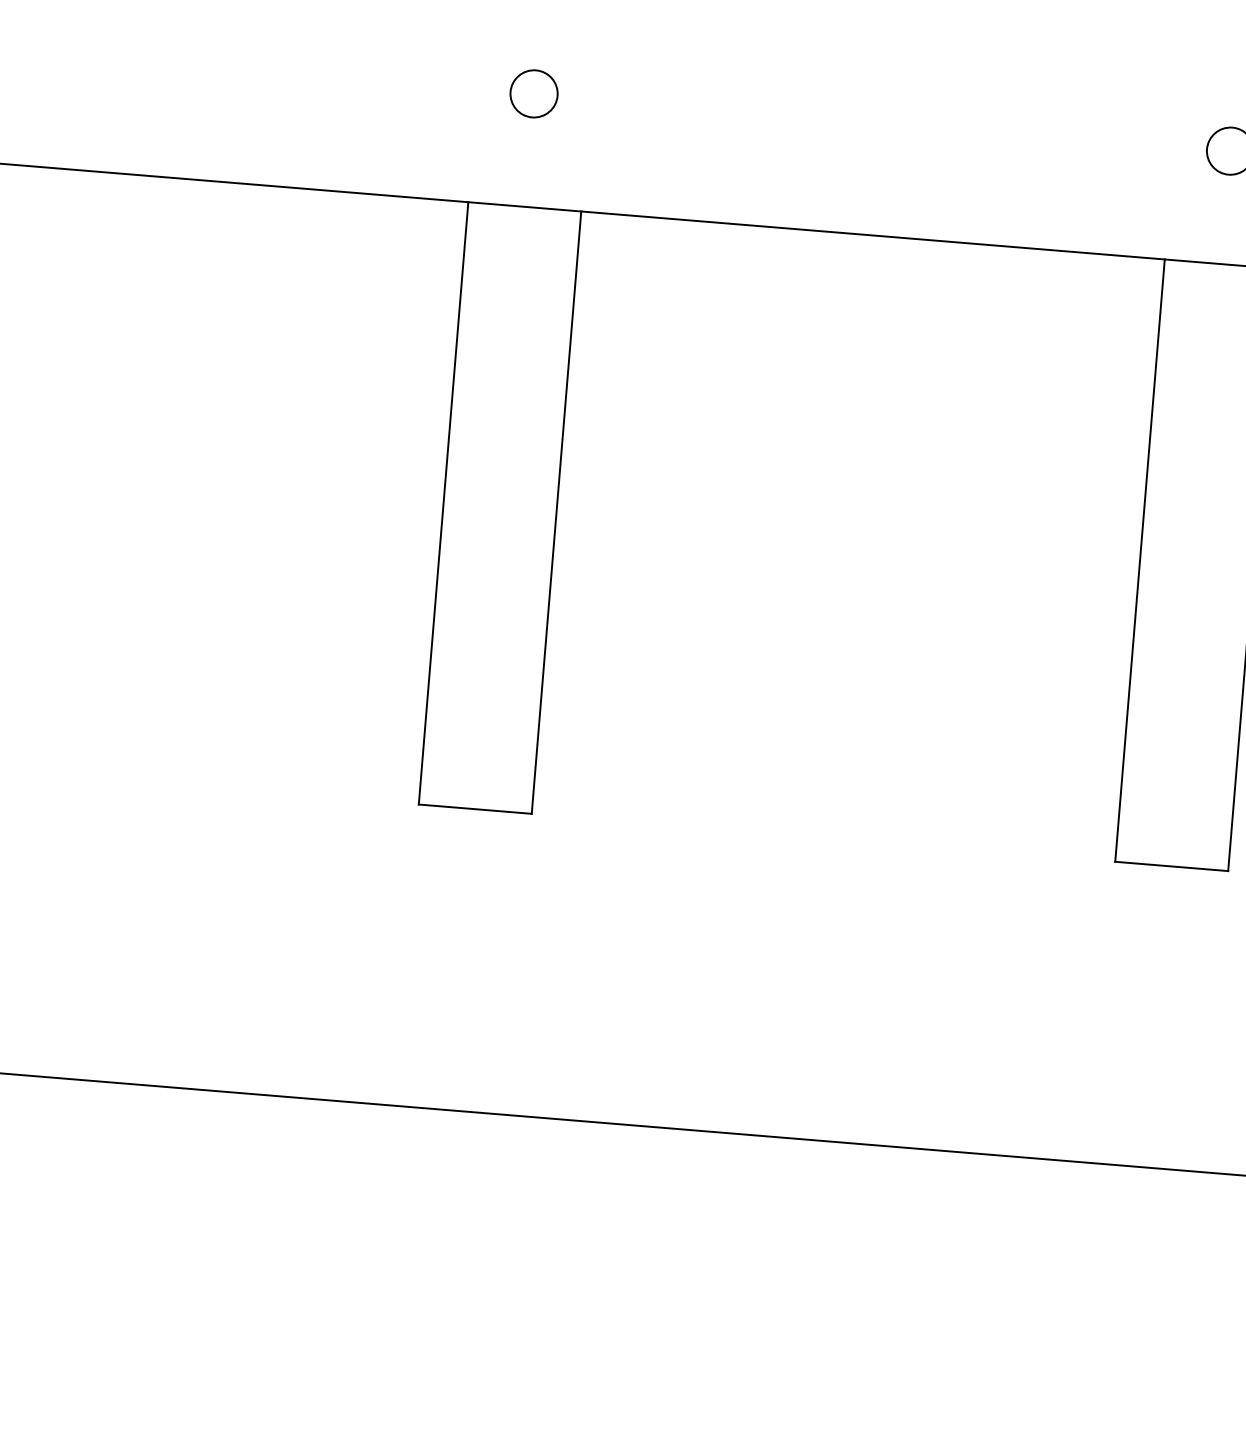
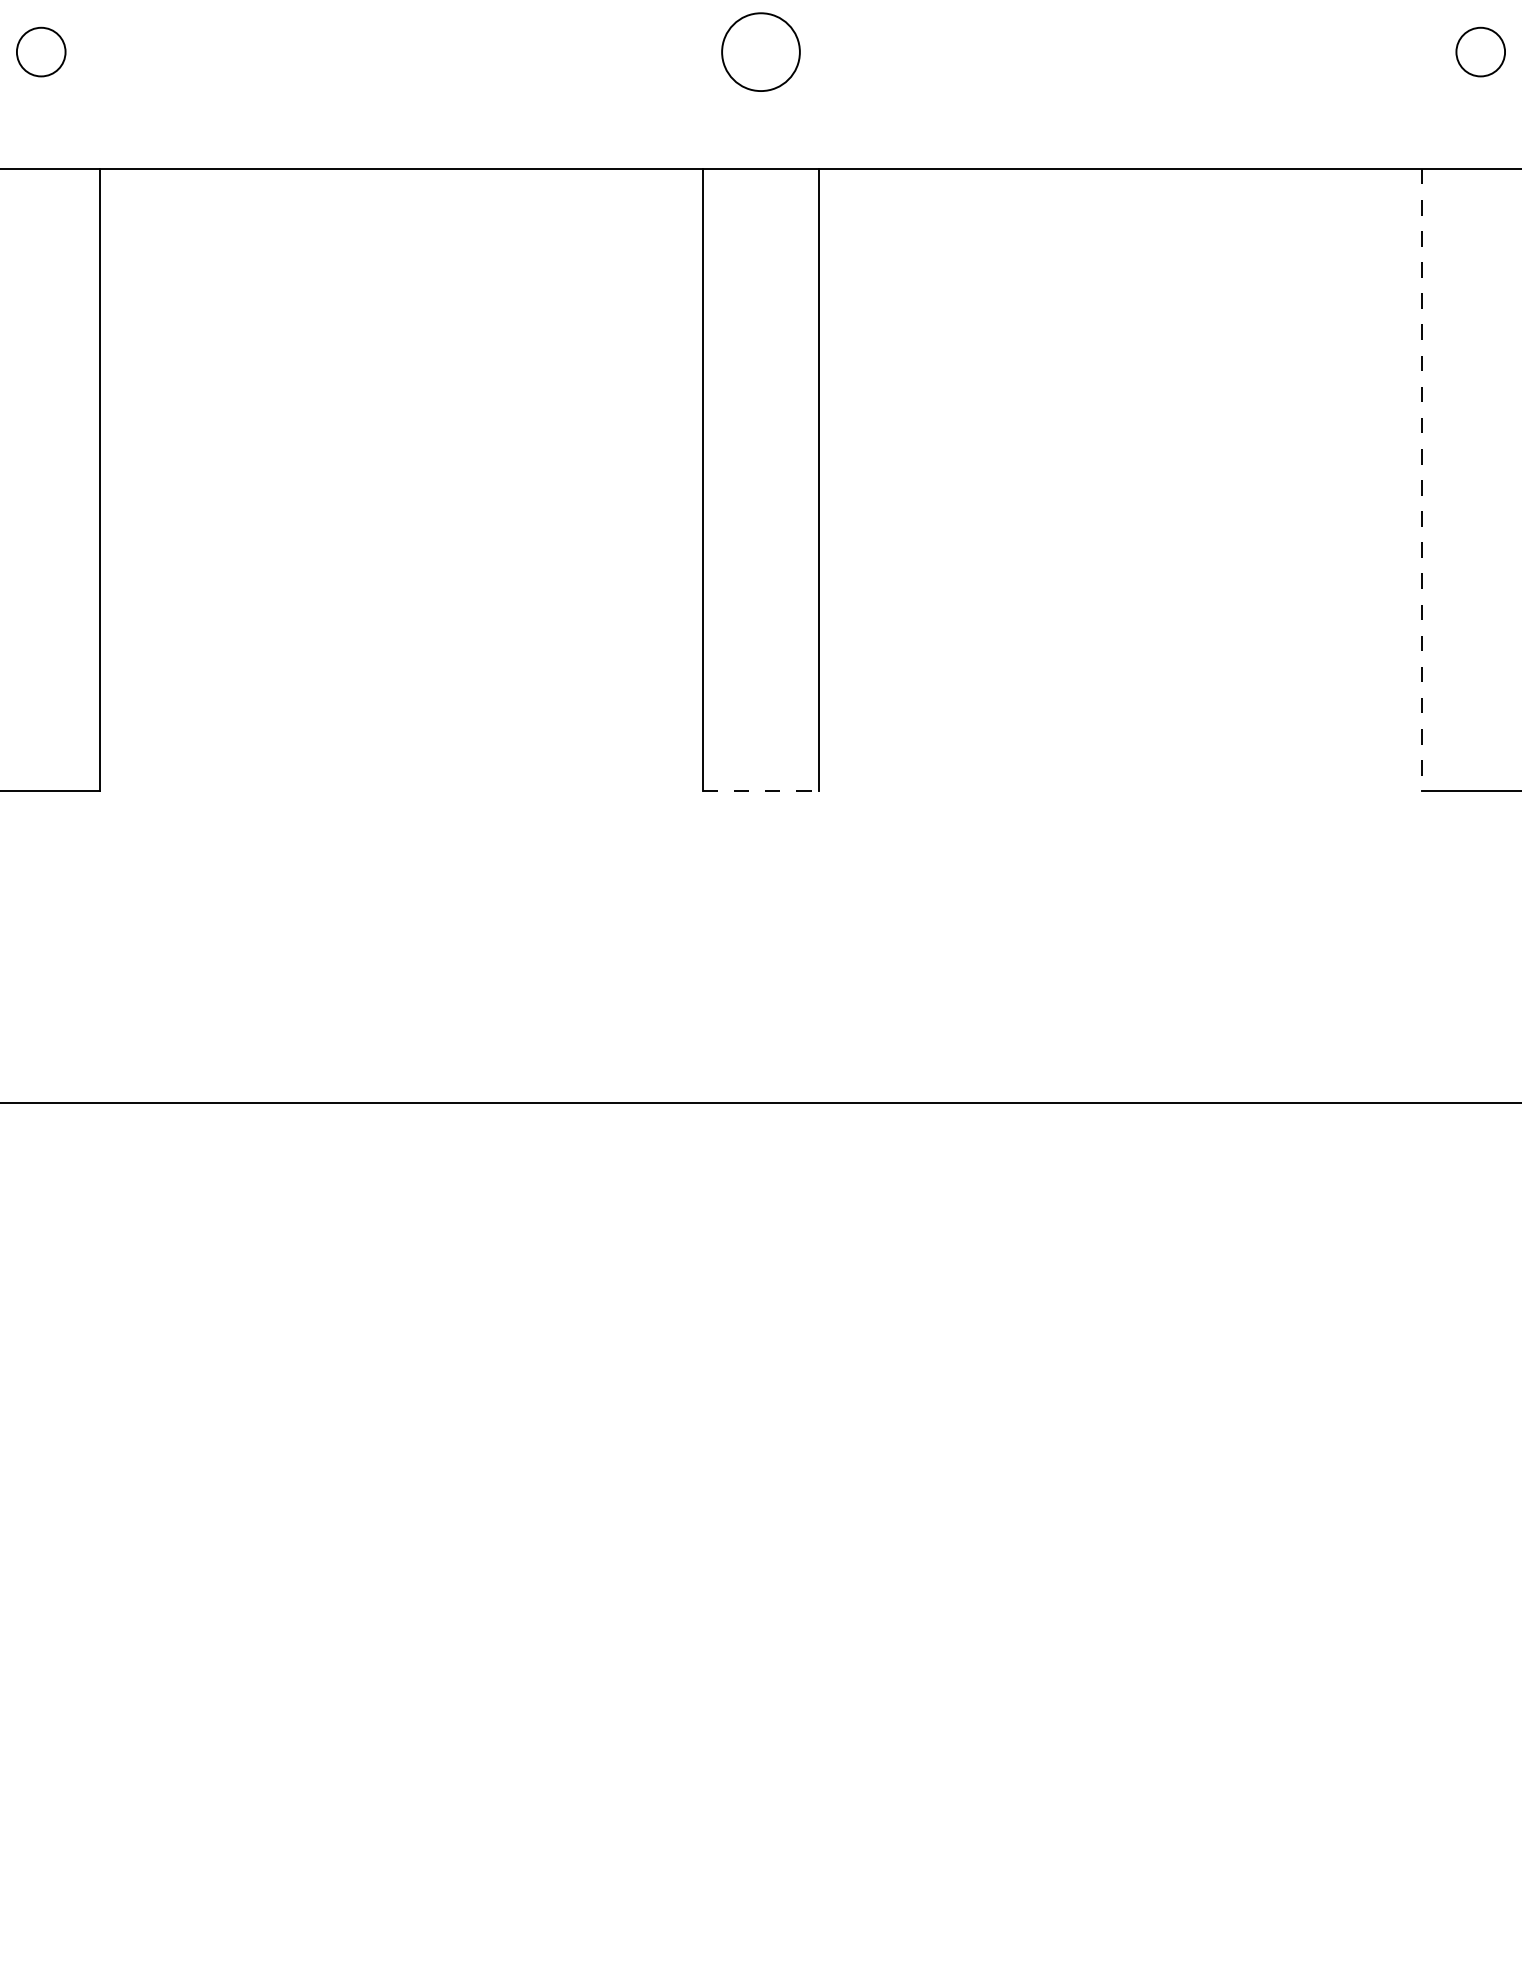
circle: (533, 93) -> (760, 51), size x1.6
line: (1140, 561) -> (1422, 480), solid -> dashed
line: (475, 809) -> (761, 791), solid -> dashed

